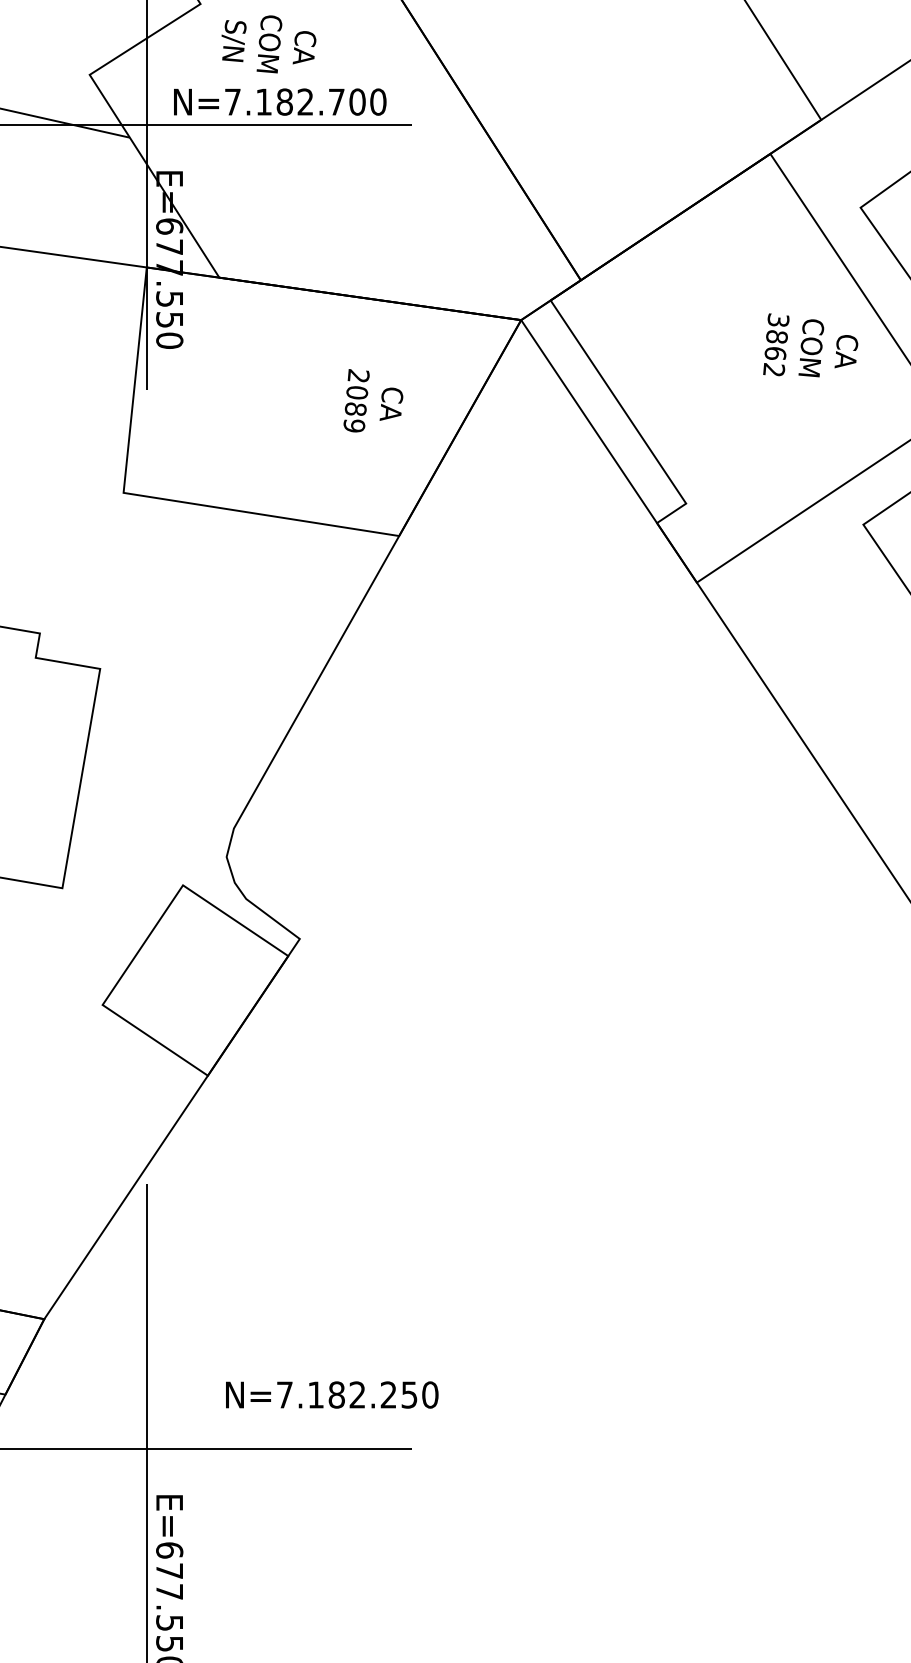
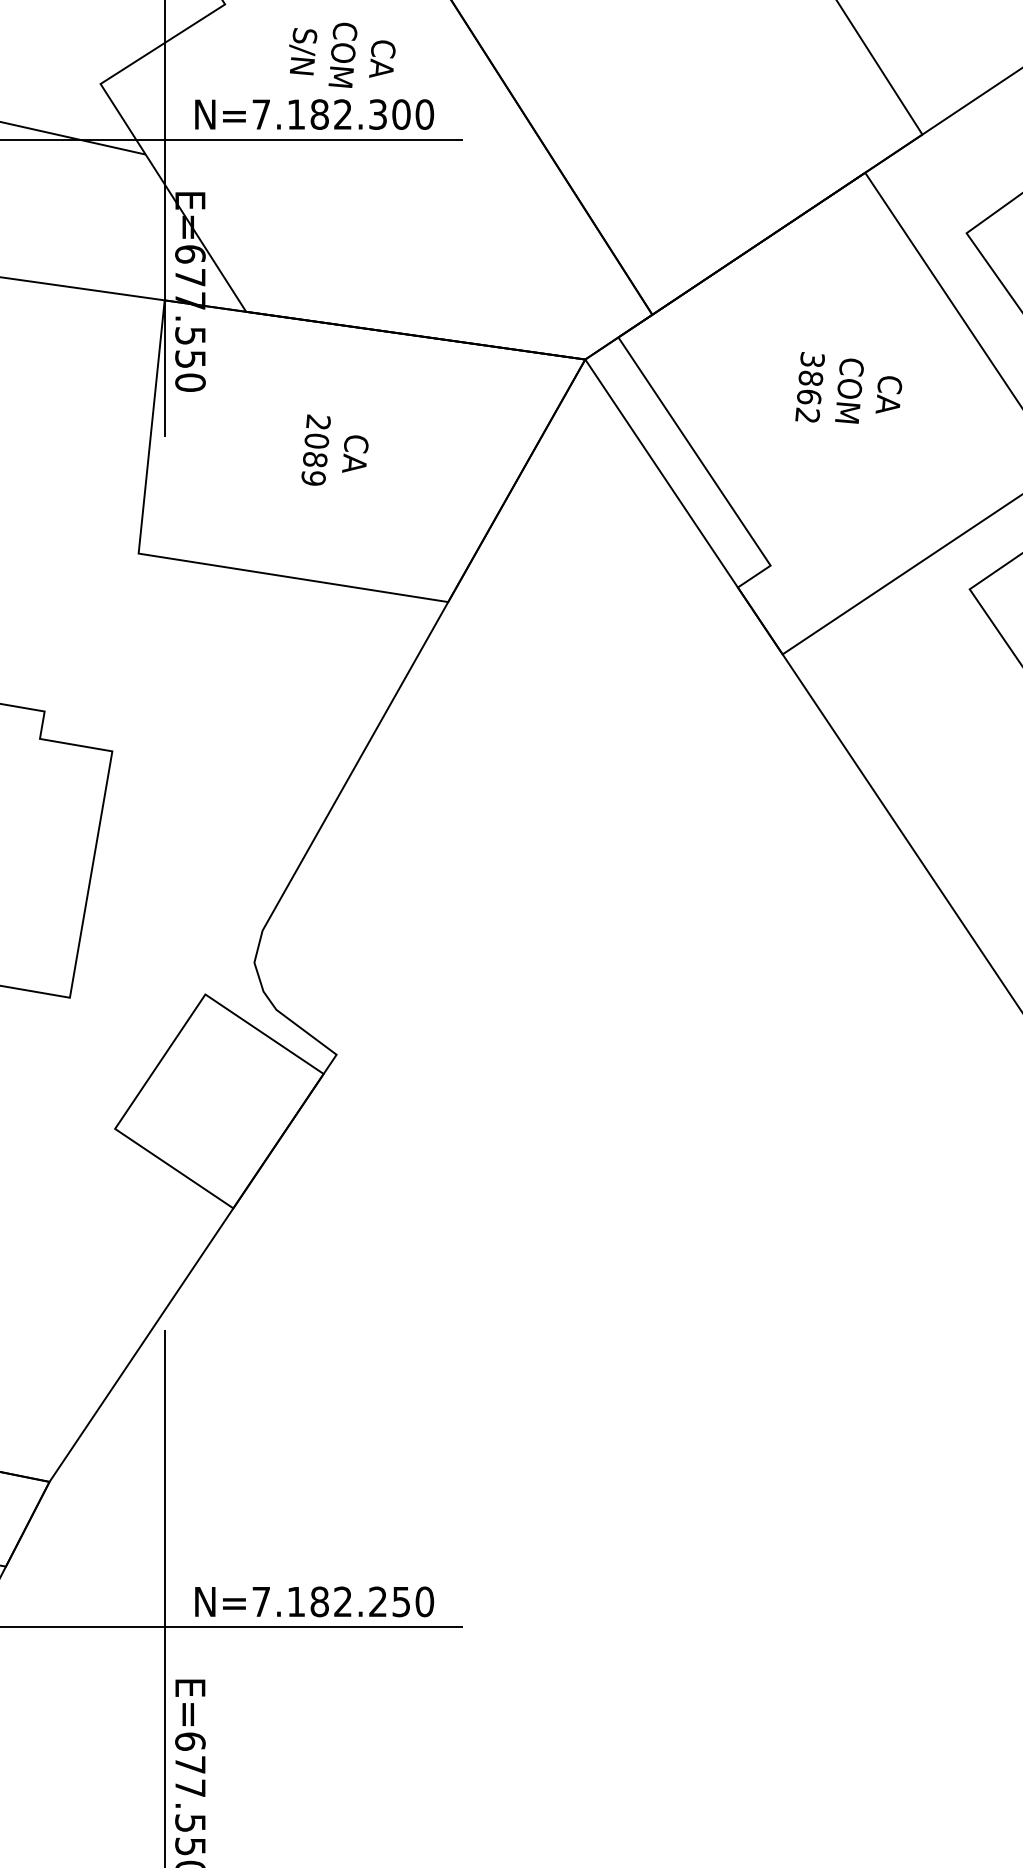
text: (268, 44) -> (341, 55), moved
text: (336, 101) -> (377, 113), N=7.182.700 -> N=7.182.300
text: (810, 345) -> (848, 388), moved
text: (373, 400) -> (335, 449), moved
text: (332, 1394) -> (314, 1601), moved

